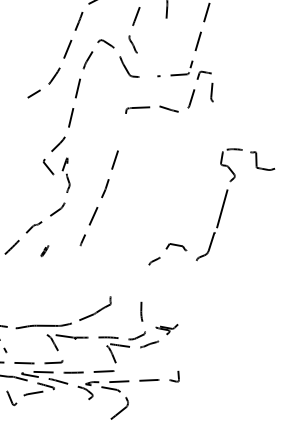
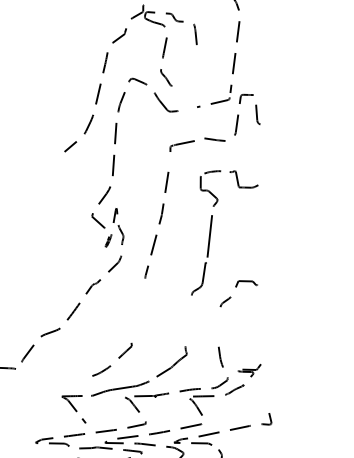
curve: (100, 197) -> (158, 224), moved
part: (224, 205) -> (211, 232), moved
part: (44, 250) -> (108, 240), moved
curve: (46, 297) -> (118, 358), added

